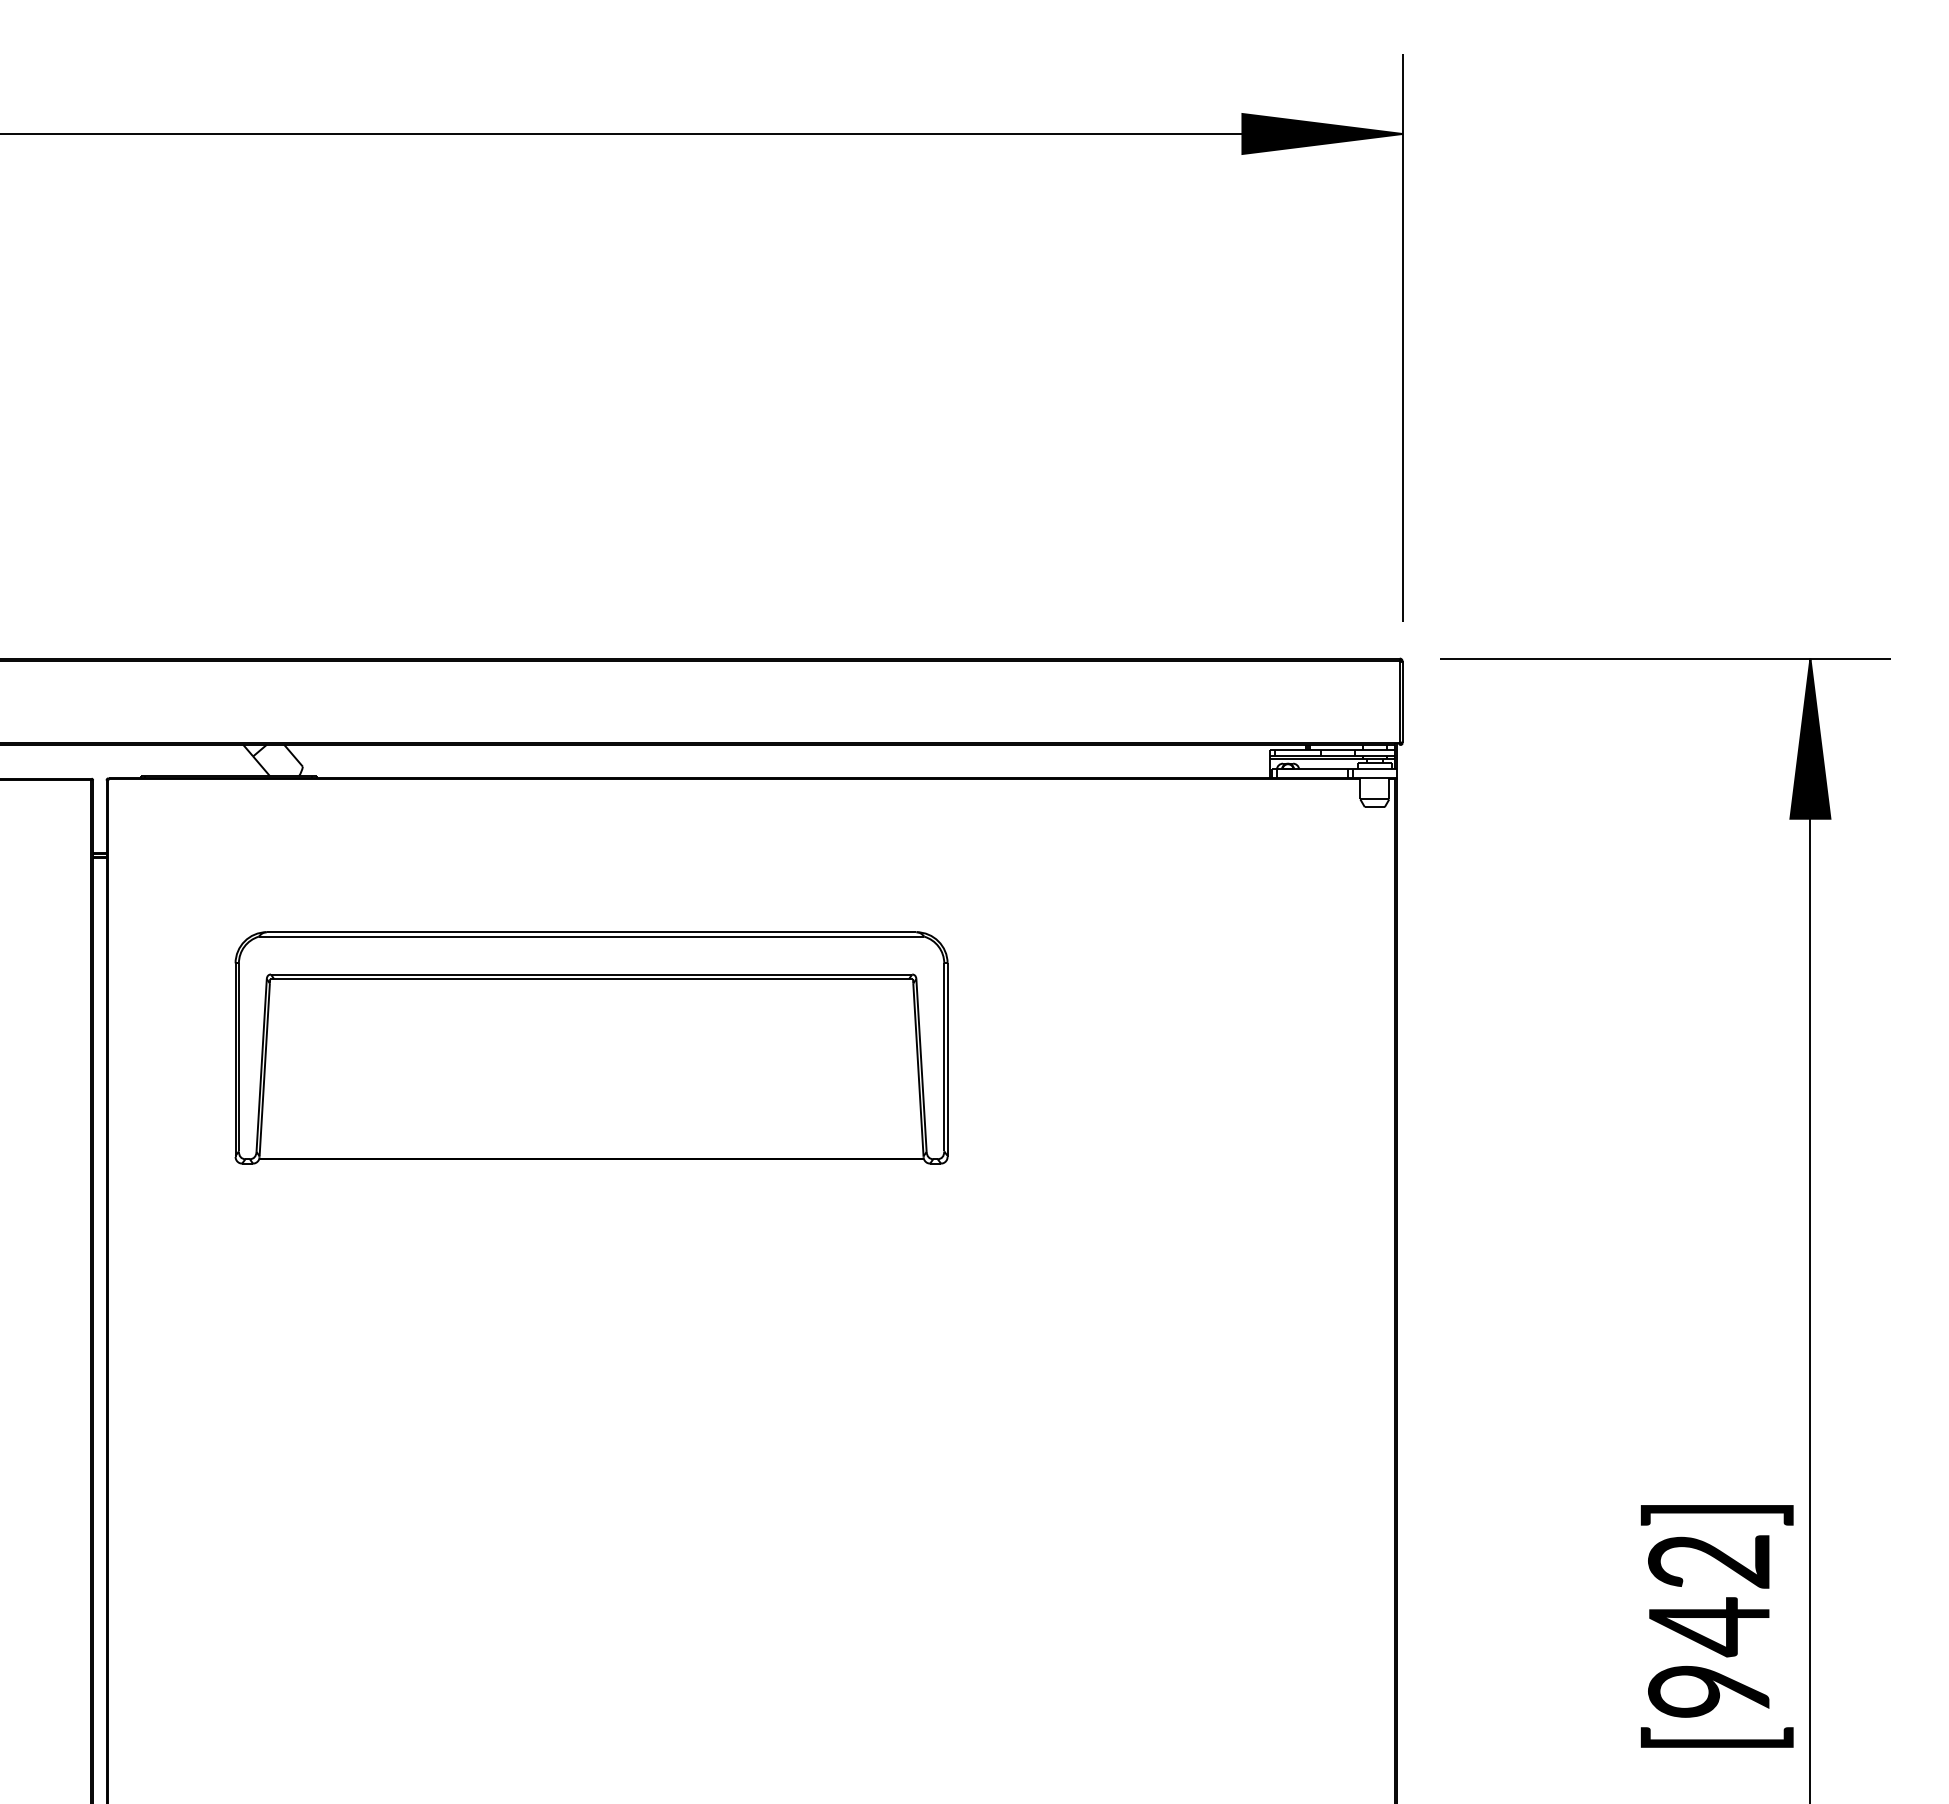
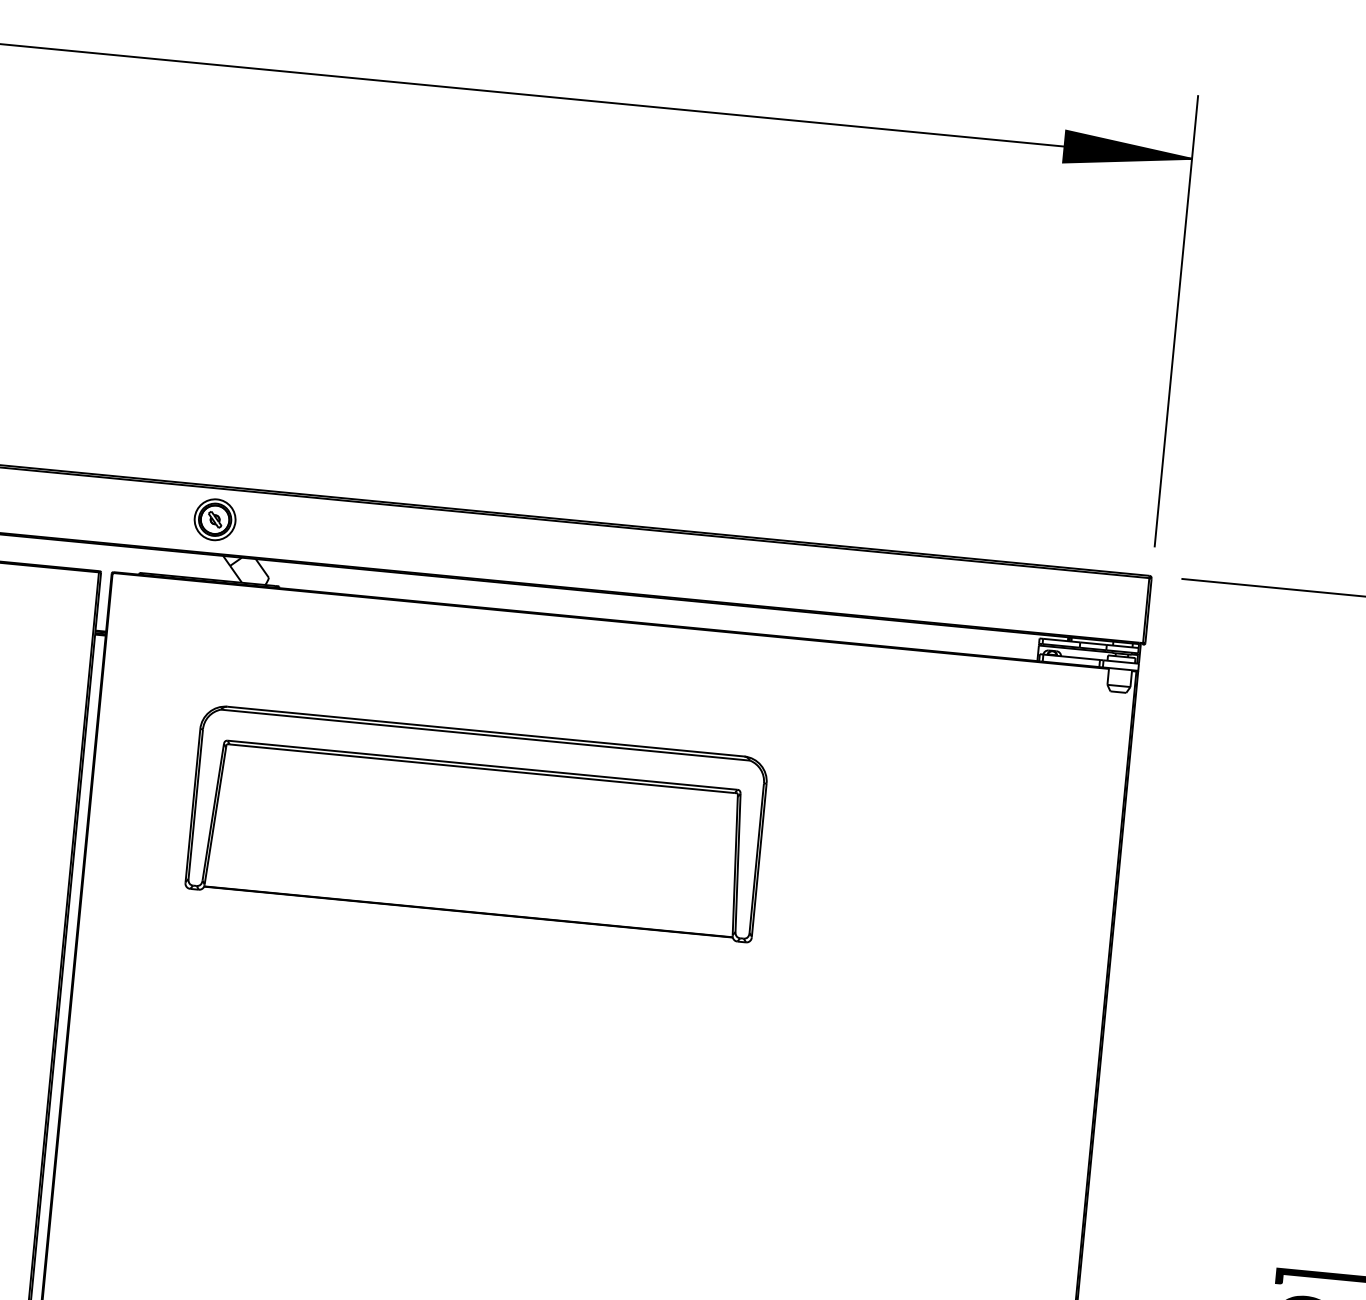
part: (228, 700) -> (214, 519), added

